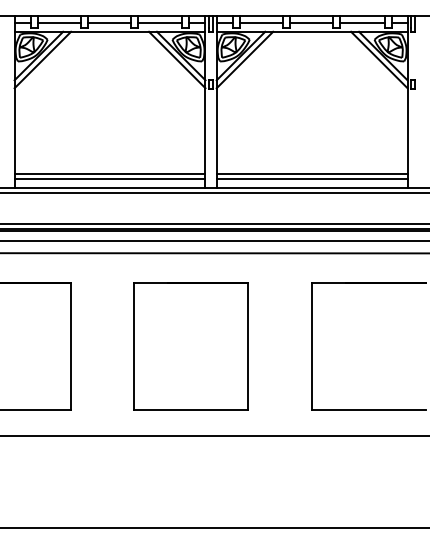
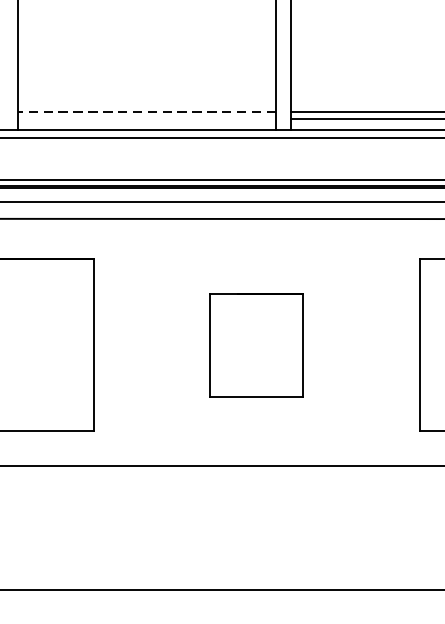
line: (109, 173) -> (146, 111), solid -> dashed
line: (109, 179) -> (146, 119), removed
part: (190, 346) -> (255, 344), size x0.6

